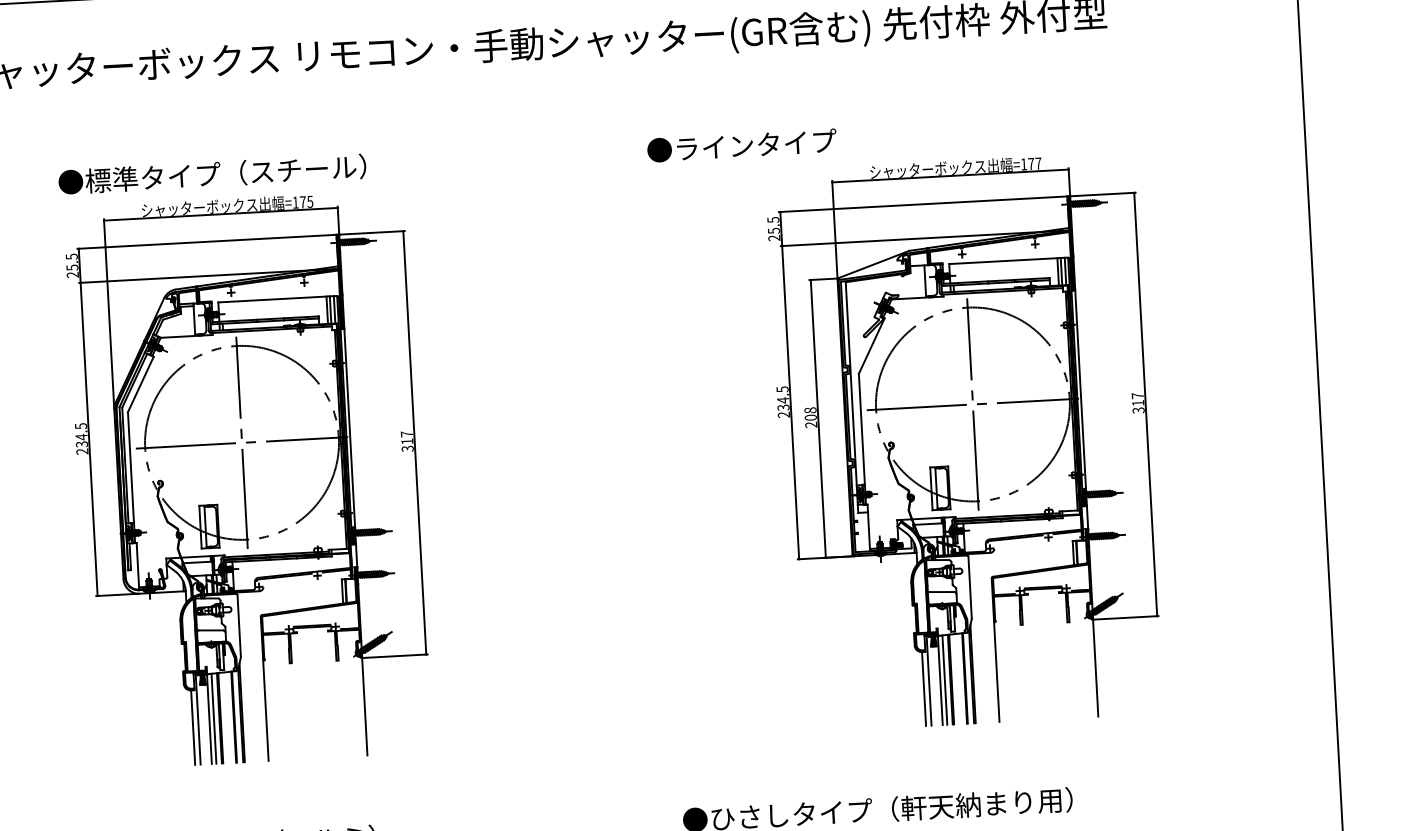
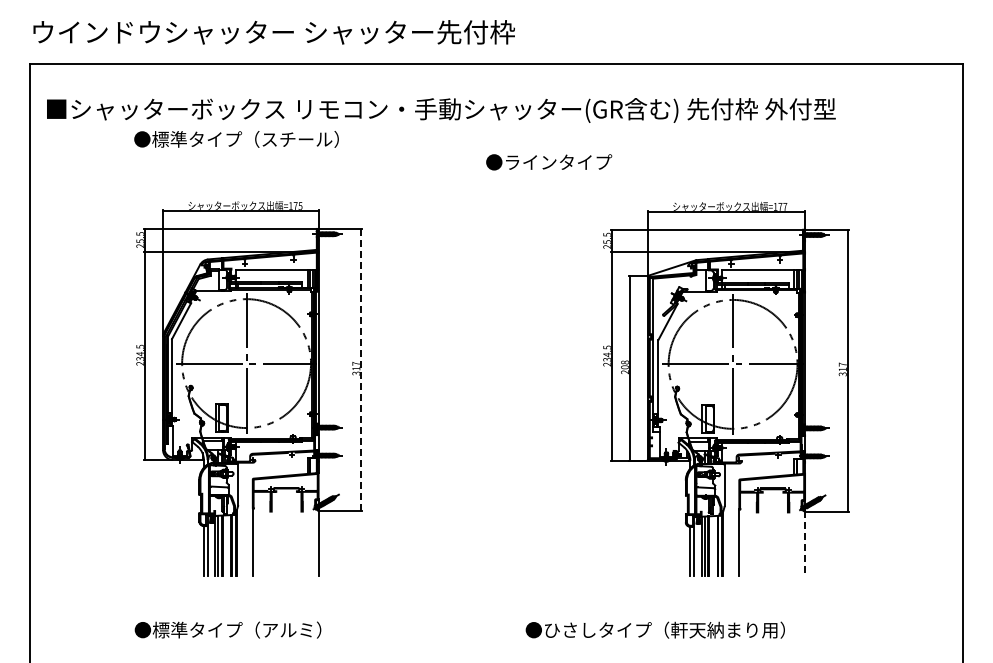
text: (742, 145) -> (549, 162), moved
text: (212, 174) -> (236, 139), moved
line: (415, 442) -> (361, 369), solid -> dashed
line: (1096, 669) -> (805, 544), solid -> dashed

